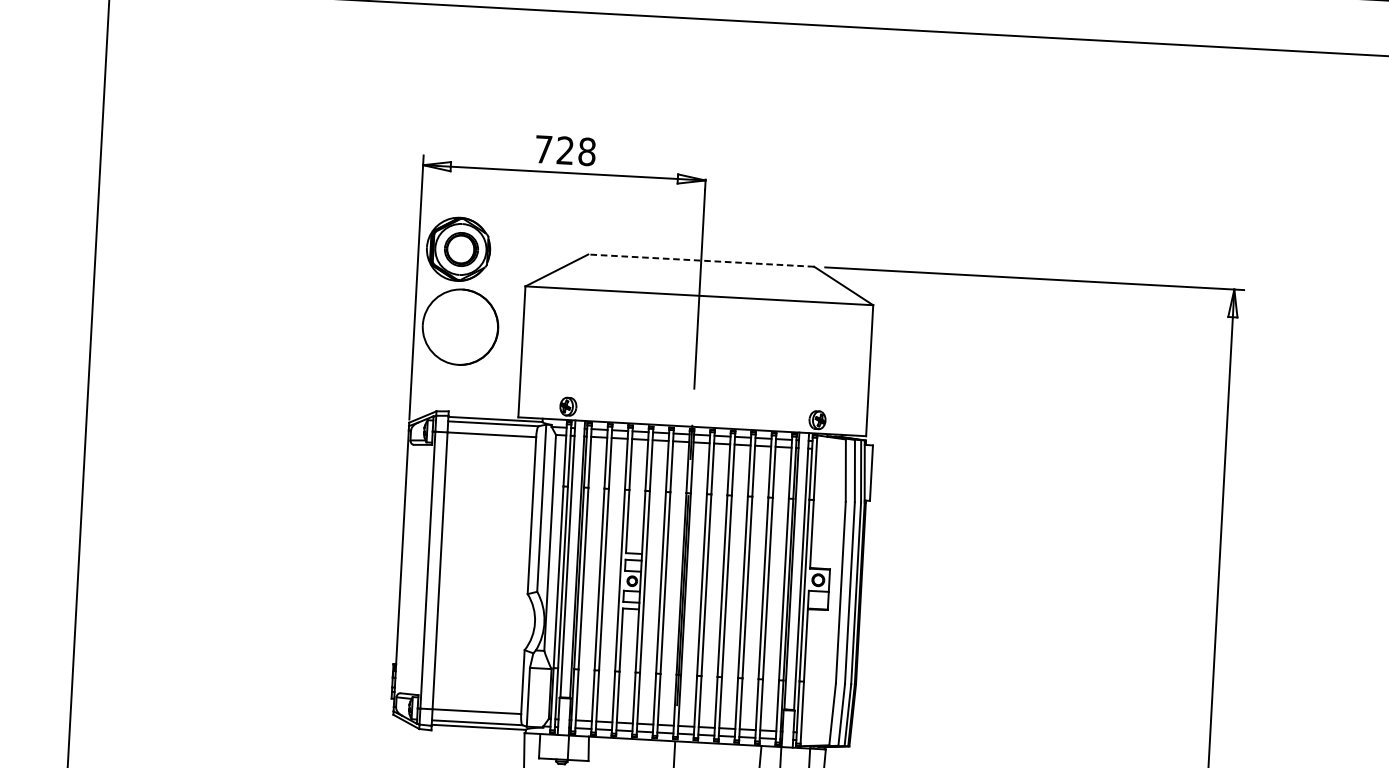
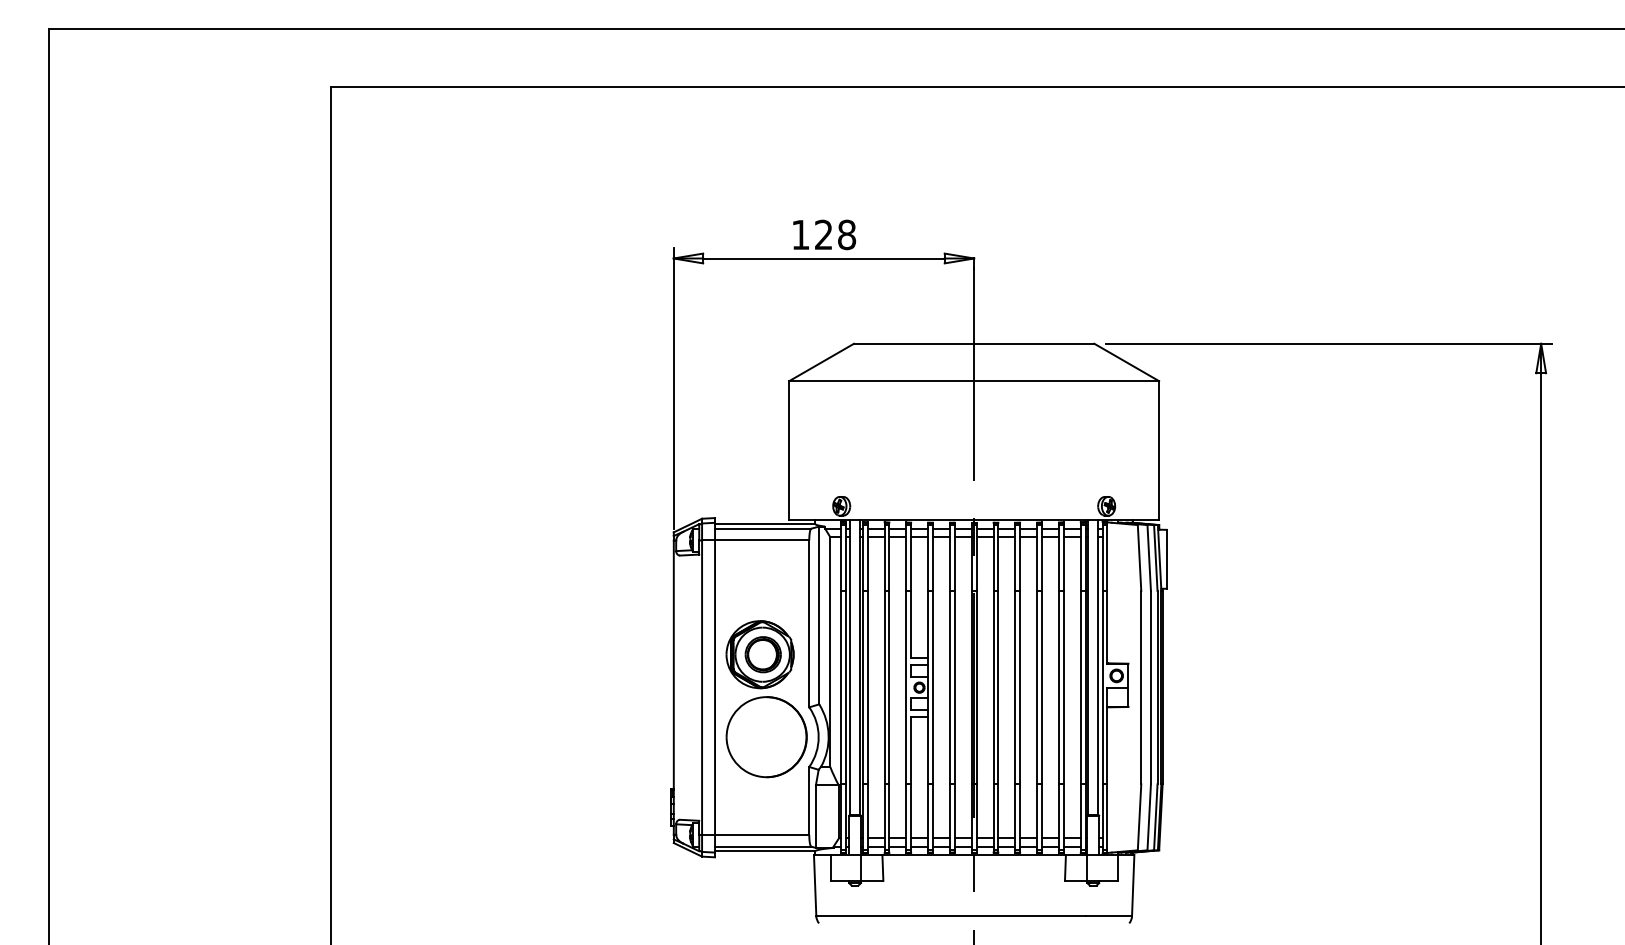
text: (543, 149) -> (800, 234), 728 -> 128
line: (700, 260) -> (973, 343), dashed -> solid
part: (462, 291) -> (766, 699), moved

